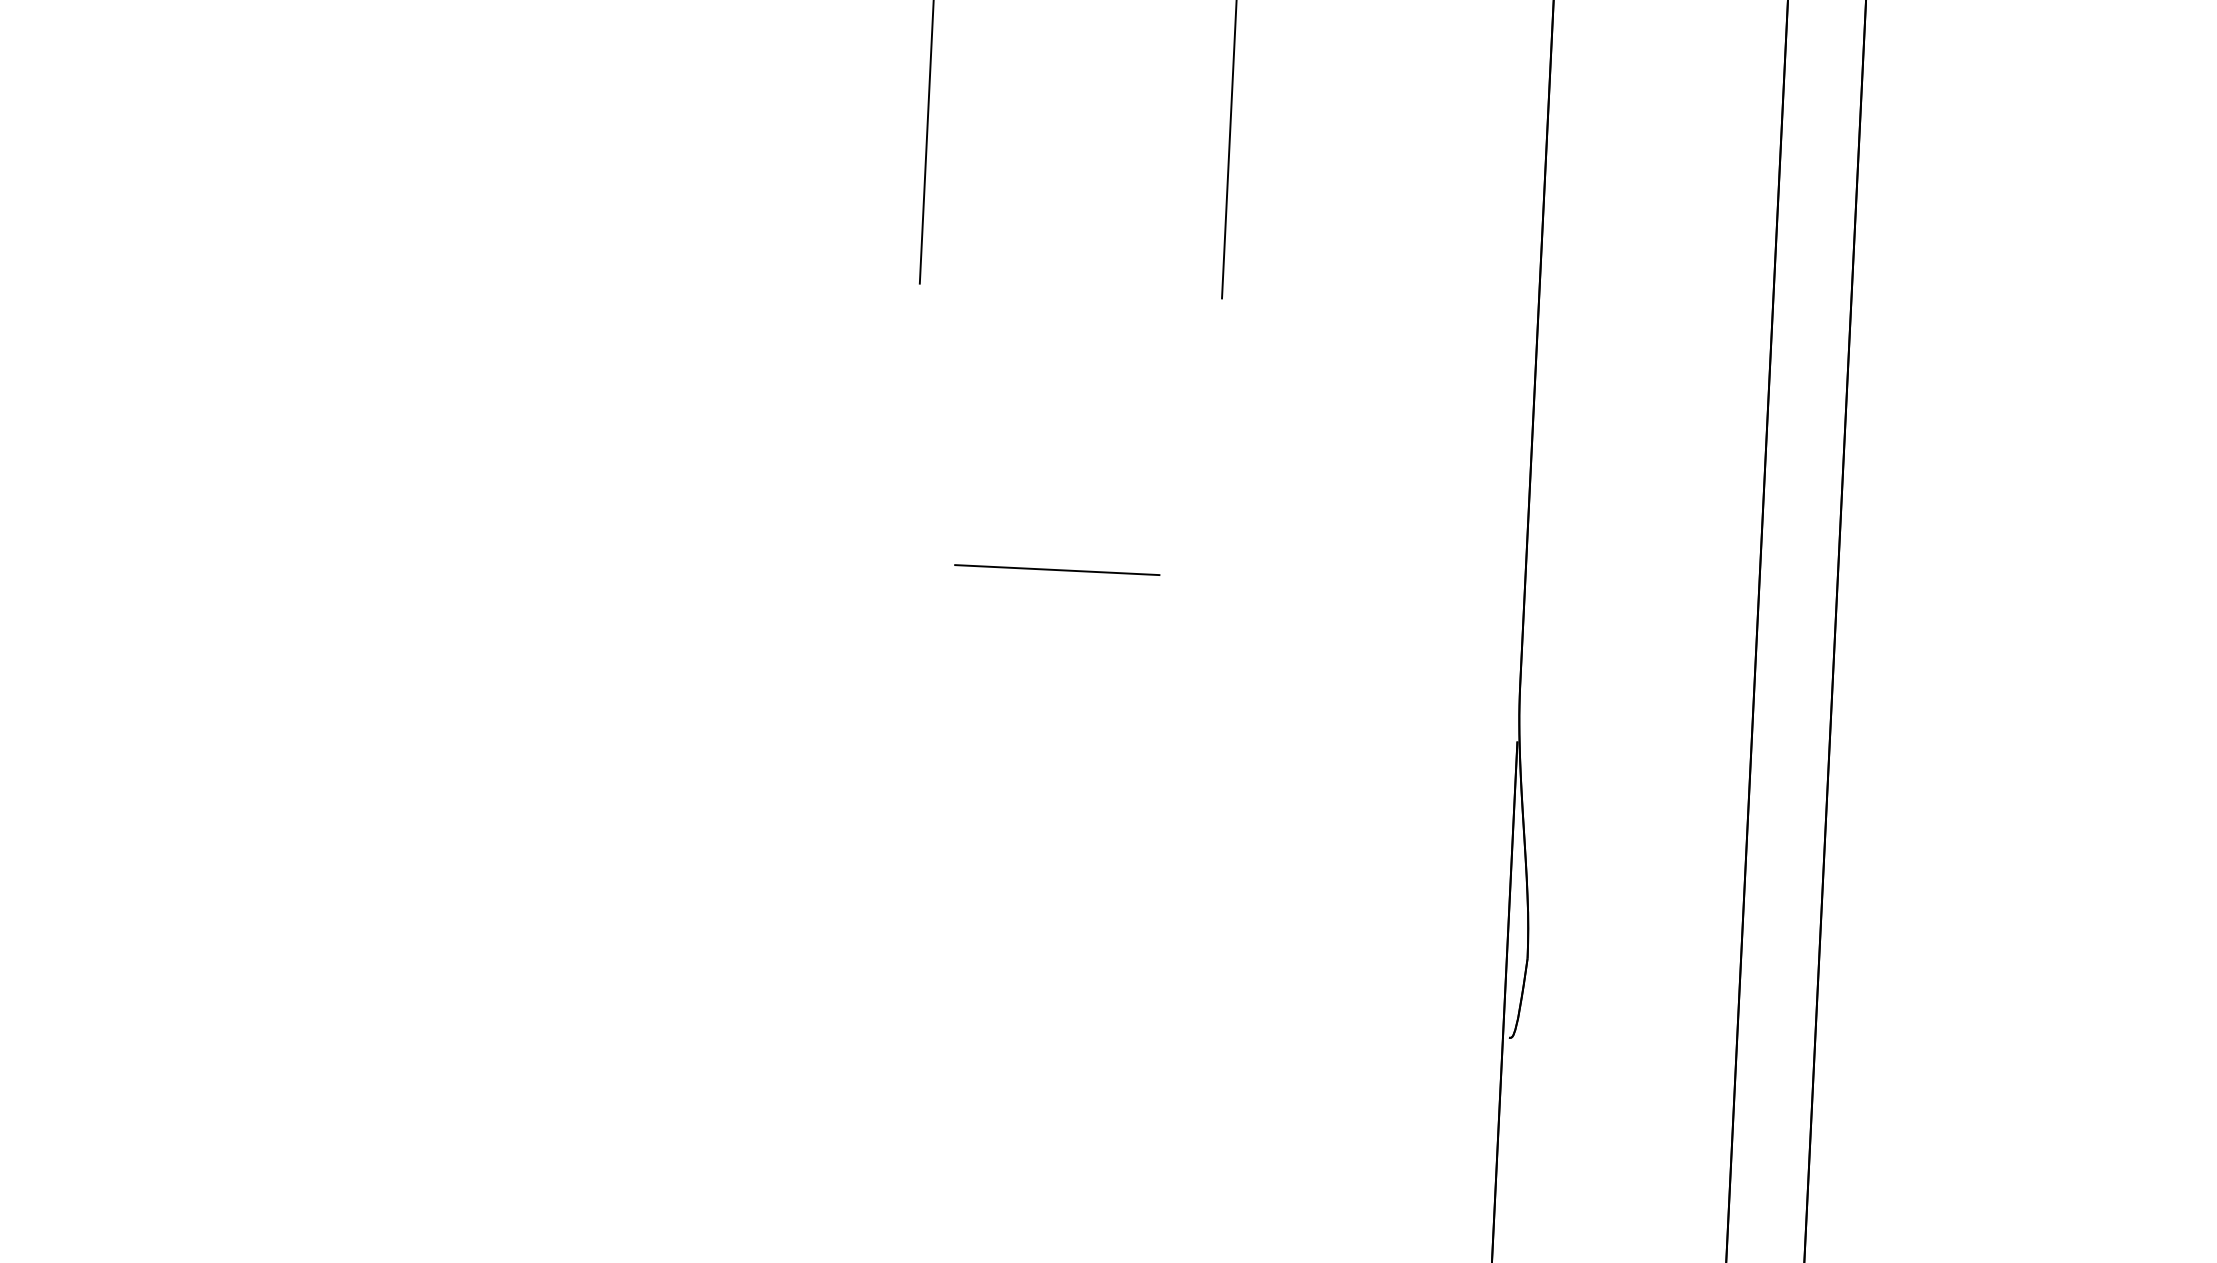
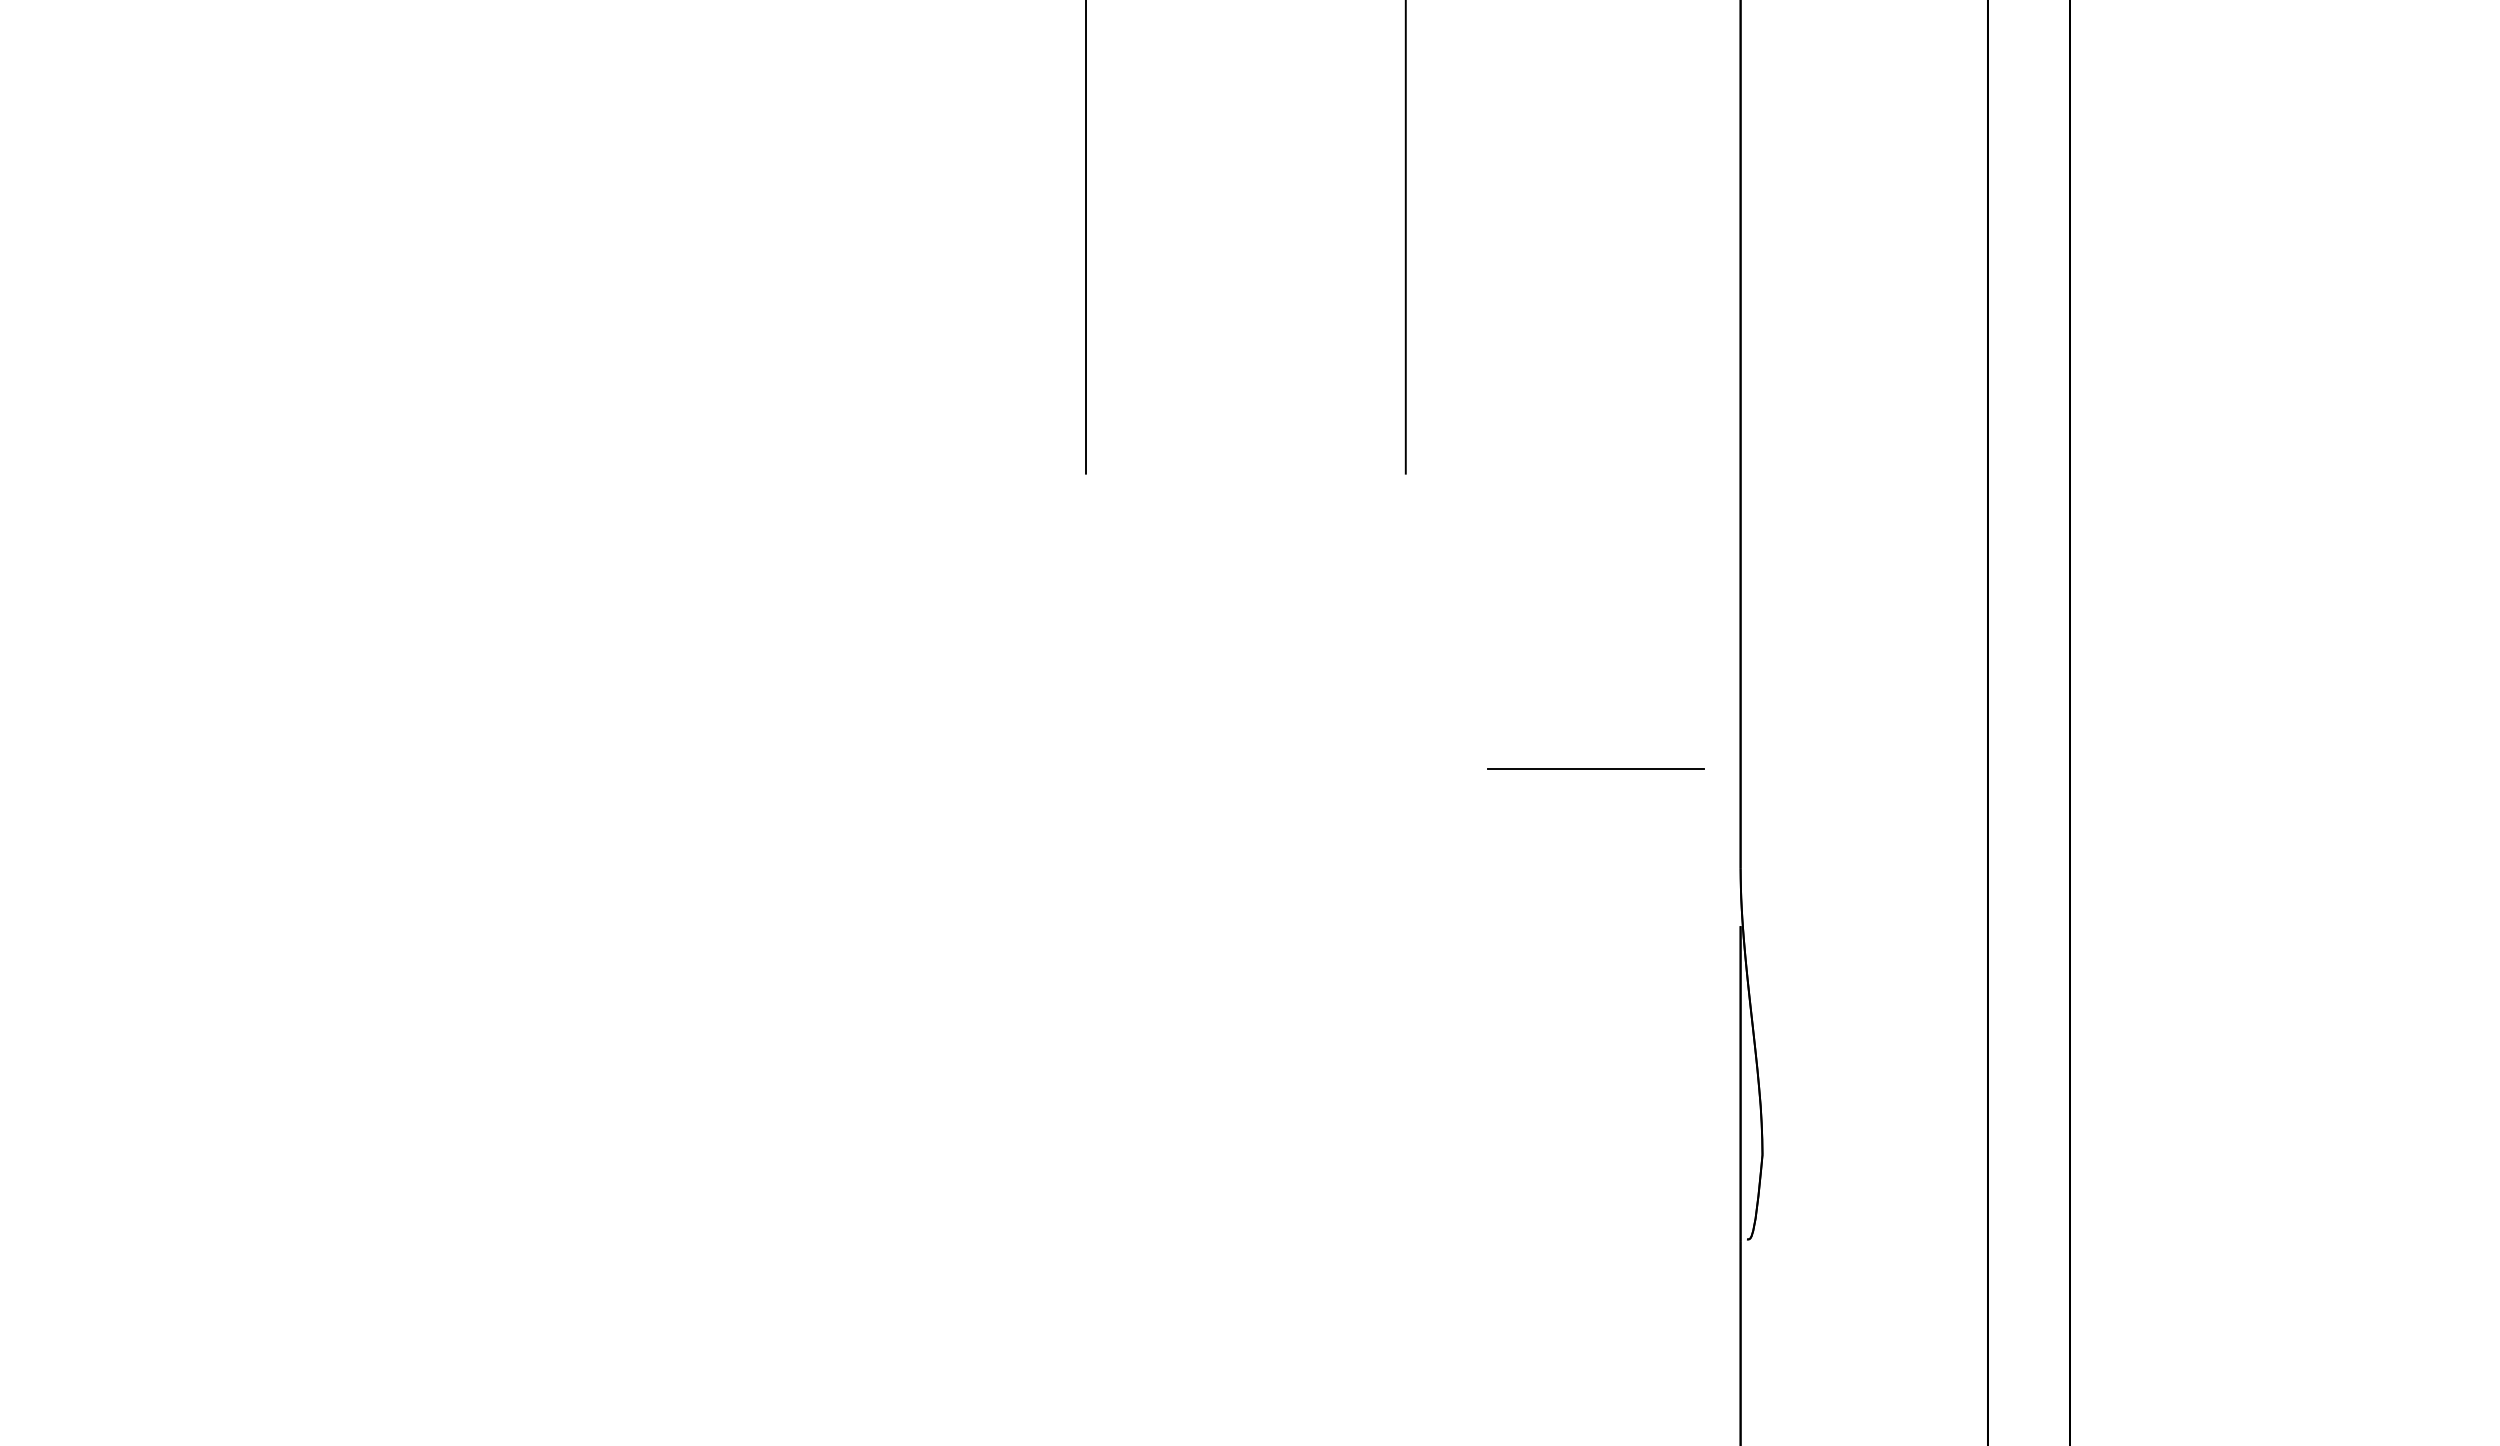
line: (1056, 569) -> (1595, 768), moved

